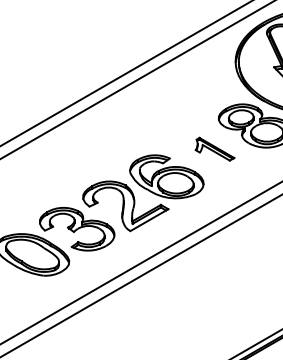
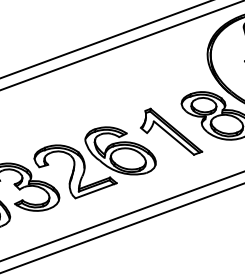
part: (214, 149) -> (172, 132), size x1.67

